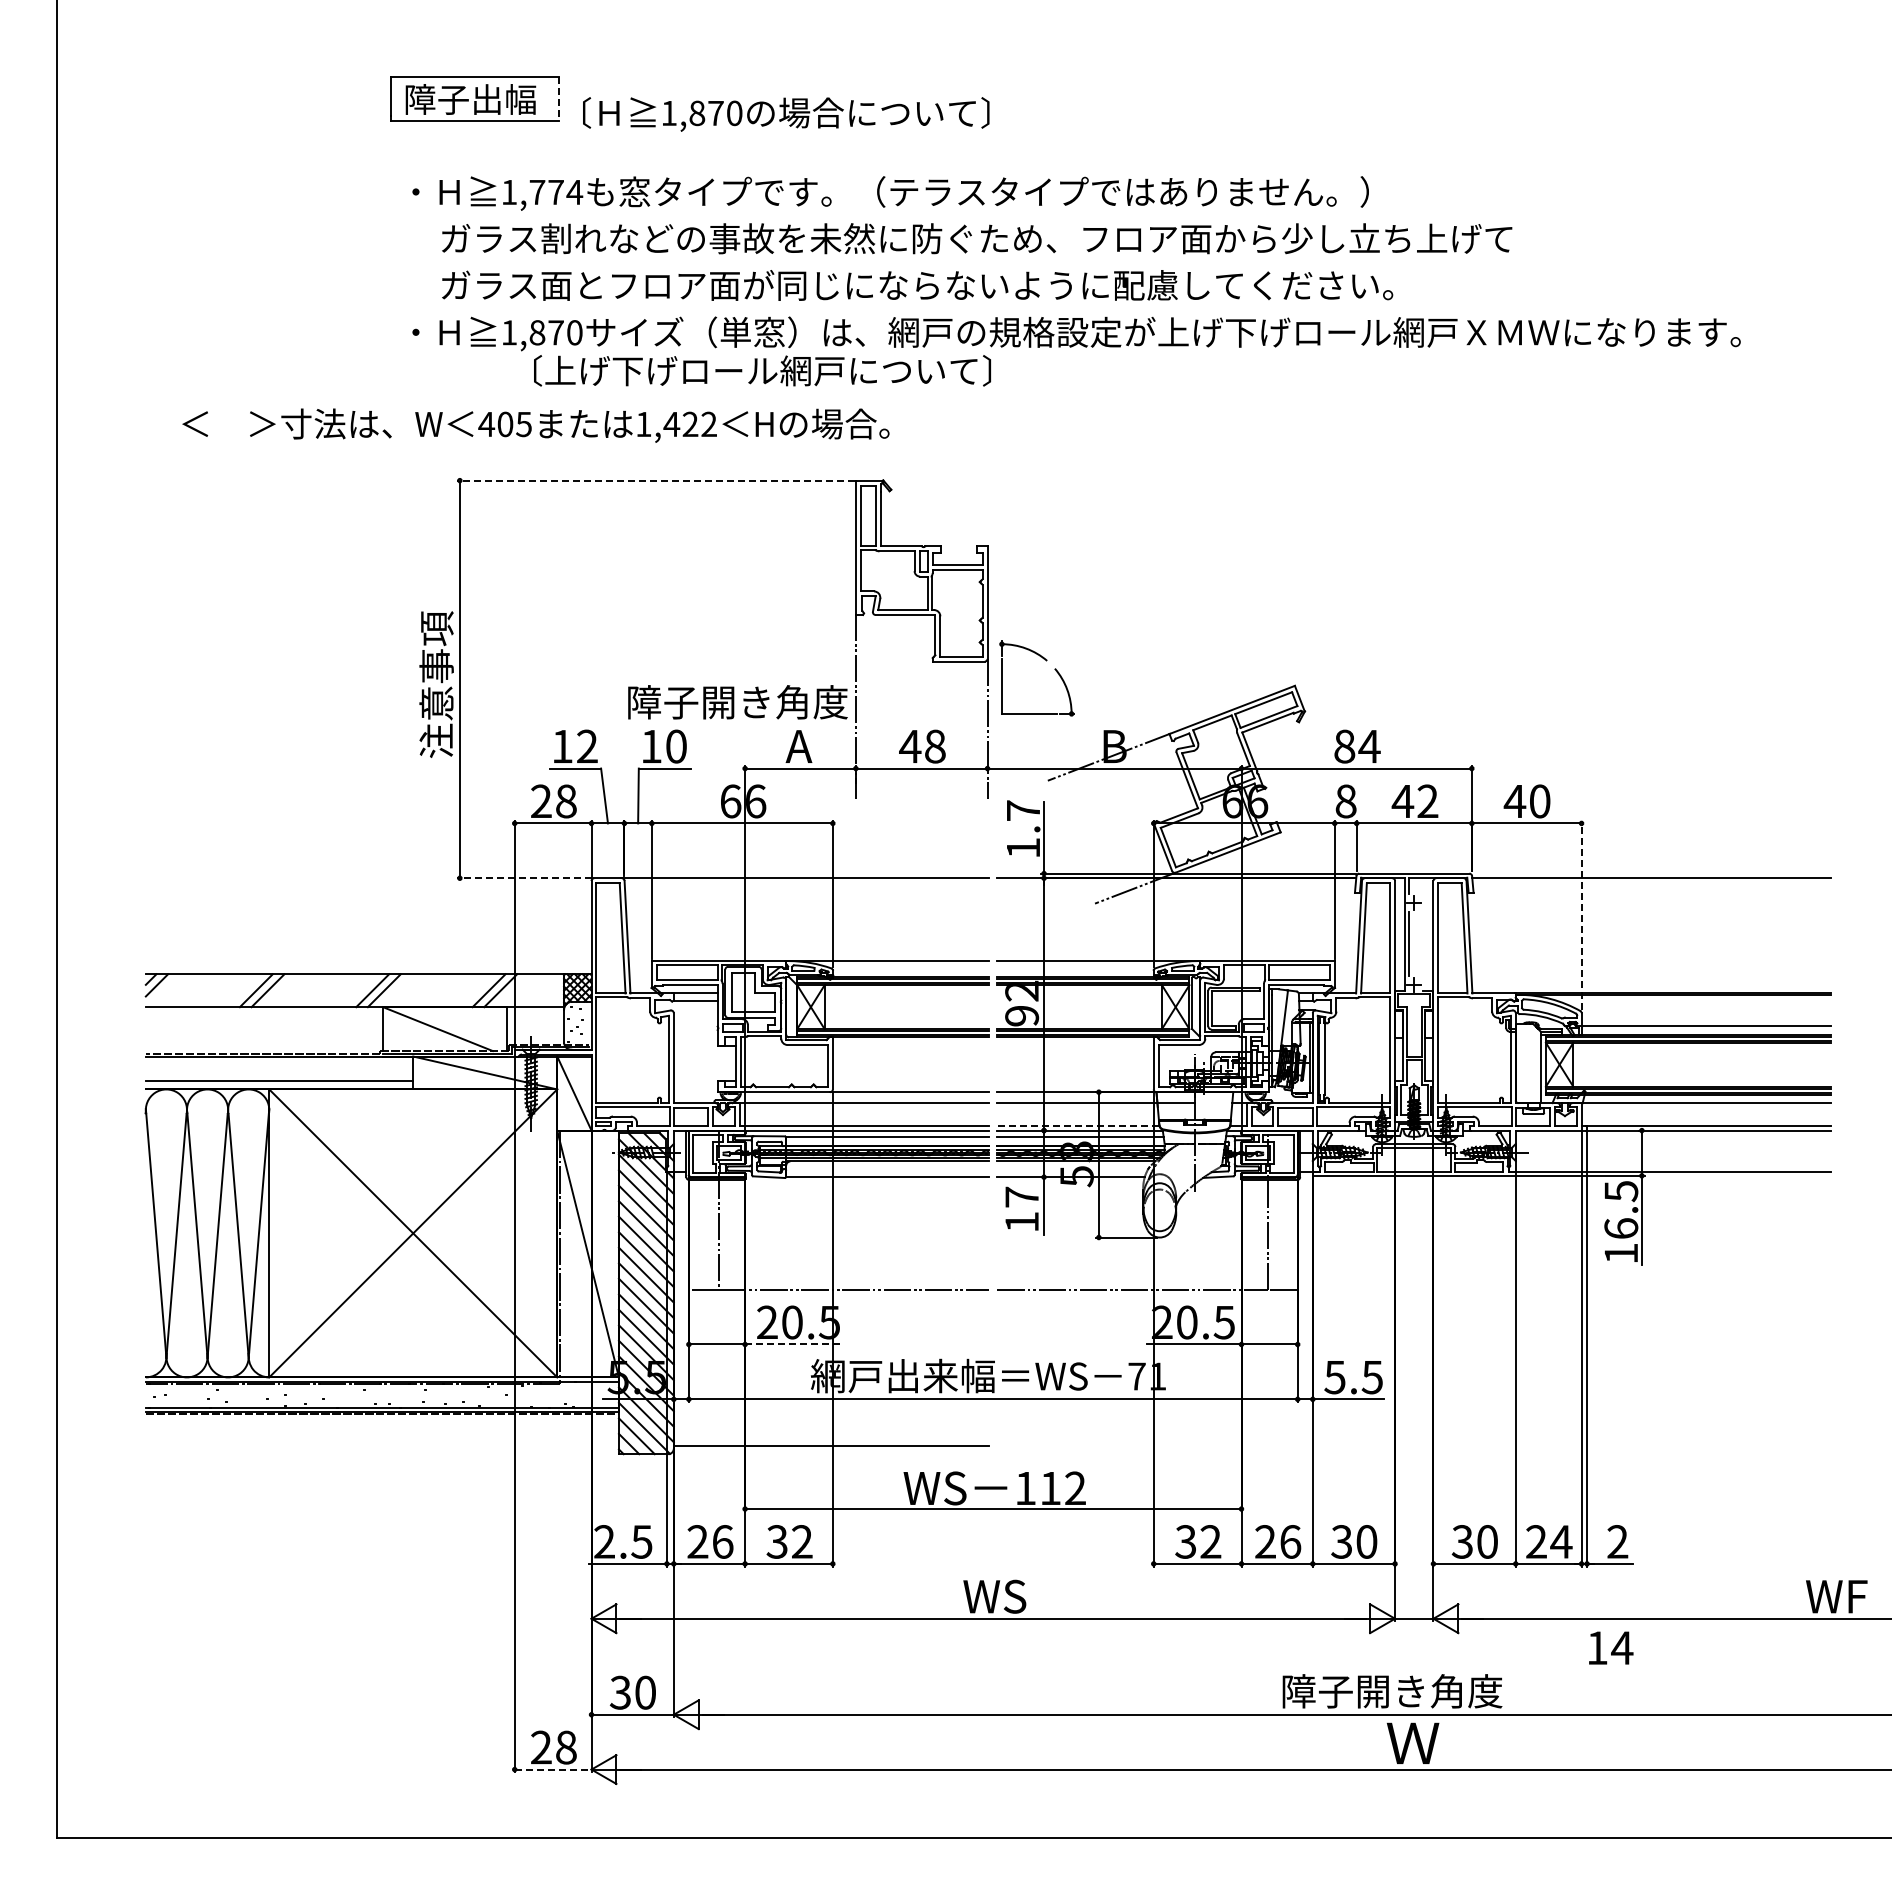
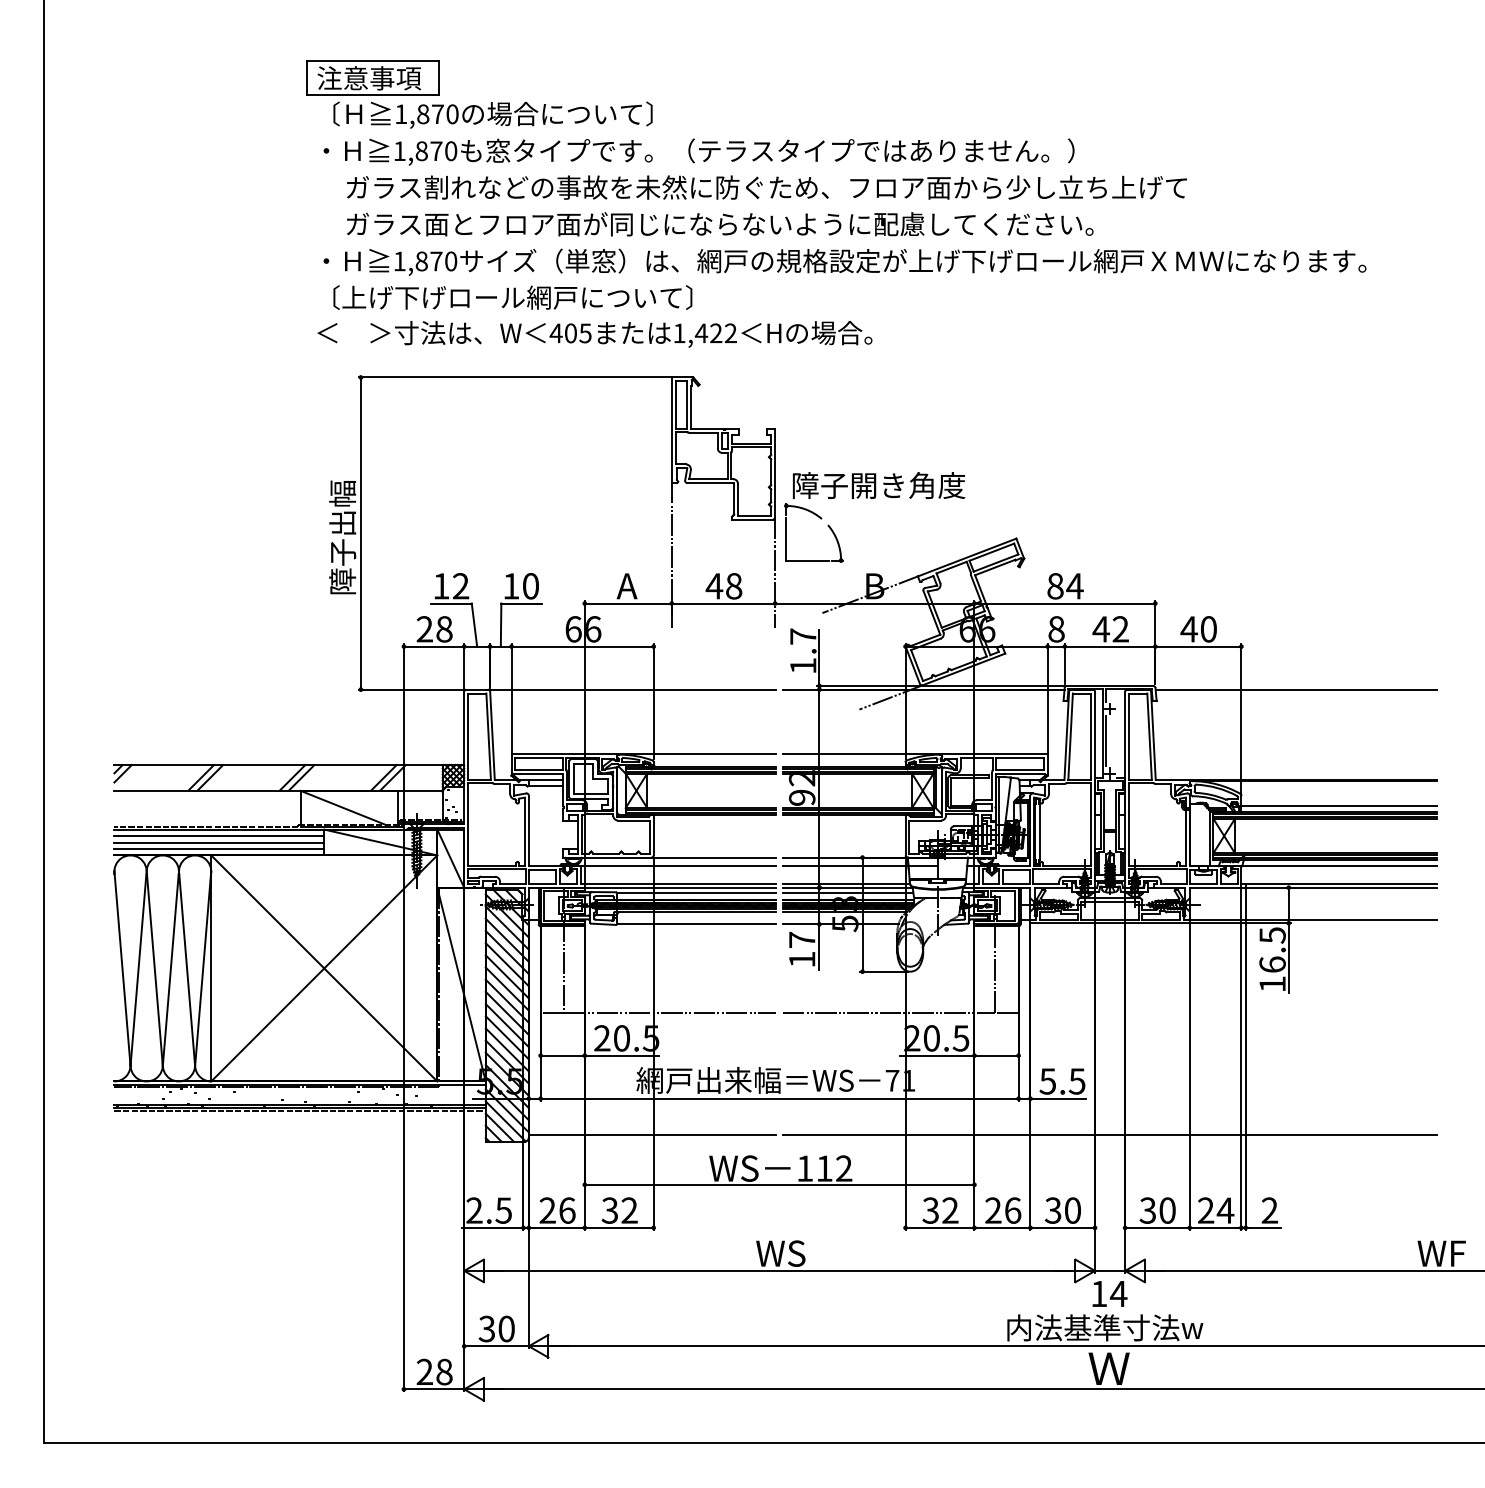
text: (470, 99) -> (369, 78), 障子出幅 -> 注意事項
line: (559, 99) -> (439, 78), dashed -> solid
text: (786, 114) -> (493, 115), moved
text: (556, 192) -> (436, 151), 1,774 -> 1,870
text: (762, 370) -> (512, 297), moved
text: (535, 425) -> (594, 334), moved
line: (655, 480) -> (514, 377), dashed -> solid
text: (436, 684) -> (342, 537), 注意事項 -> 障子出幅
text: (737, 702) -> (878, 485), moved
line: (523, 878) -> (410, 689), dashed -> solid
line: (1581, 915) -> (1241, 718), dashed -> solid
line: (279, 1064) -> (219, 835), added
line: (279, 1072) -> (219, 842), added
line: (1077, 1125) -> (845, 883), dashed -> solid
line: (792, 1344) -> (622, 1055), dashed -> solid
line: (1414, 1445) -> (1110, 1134), added
text: (1611, 1647) -> (1110, 1293), moved
text: (1407, 1691) -> (1104, 1328), 障子開き角度 -> 内法基準寸法w
line: (553, 1769) -> (434, 1389), dashed -> solid

